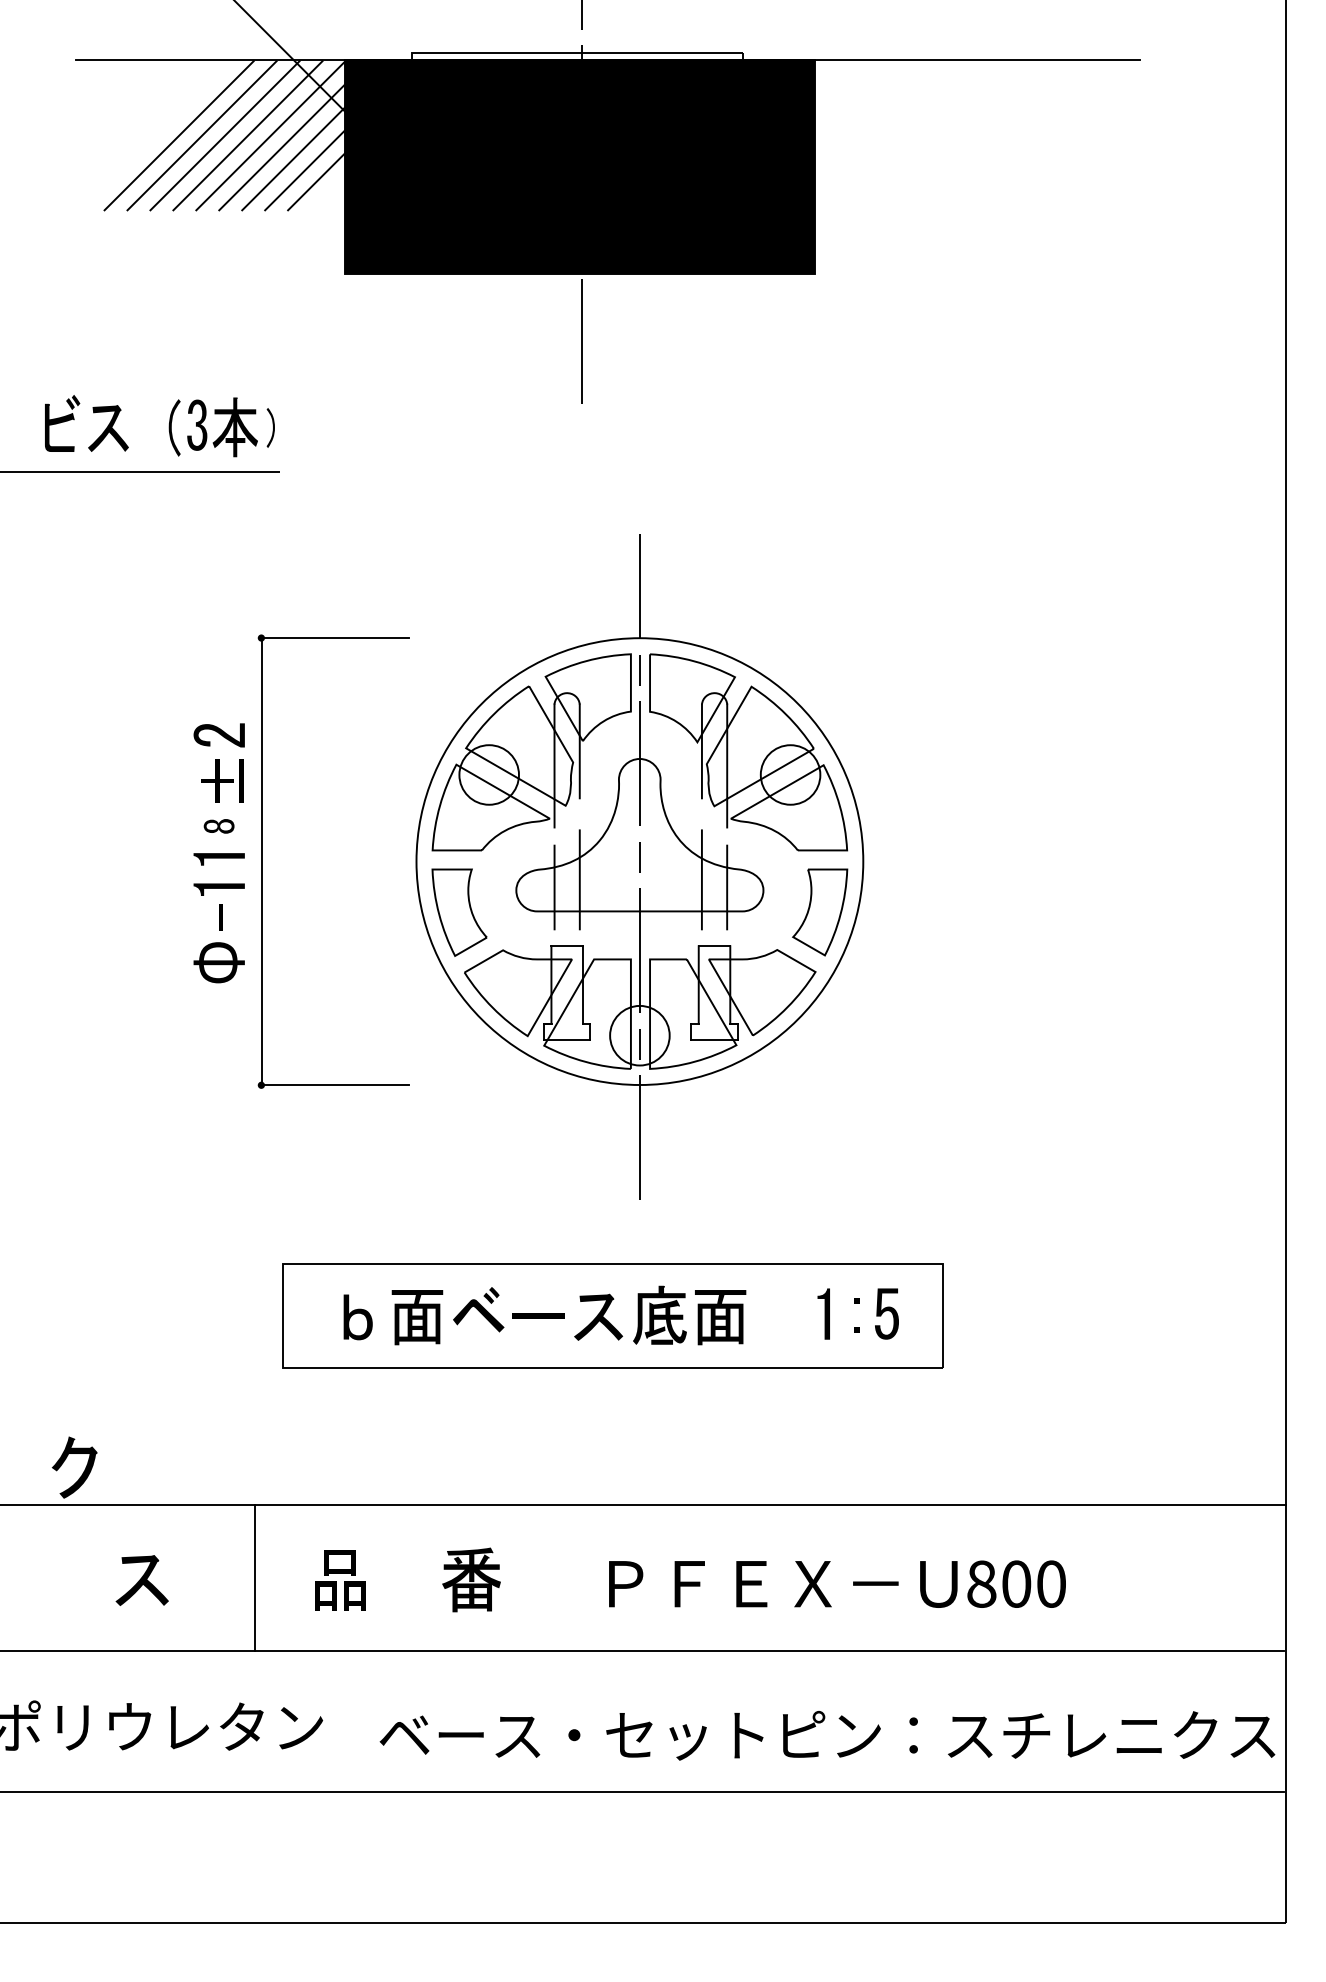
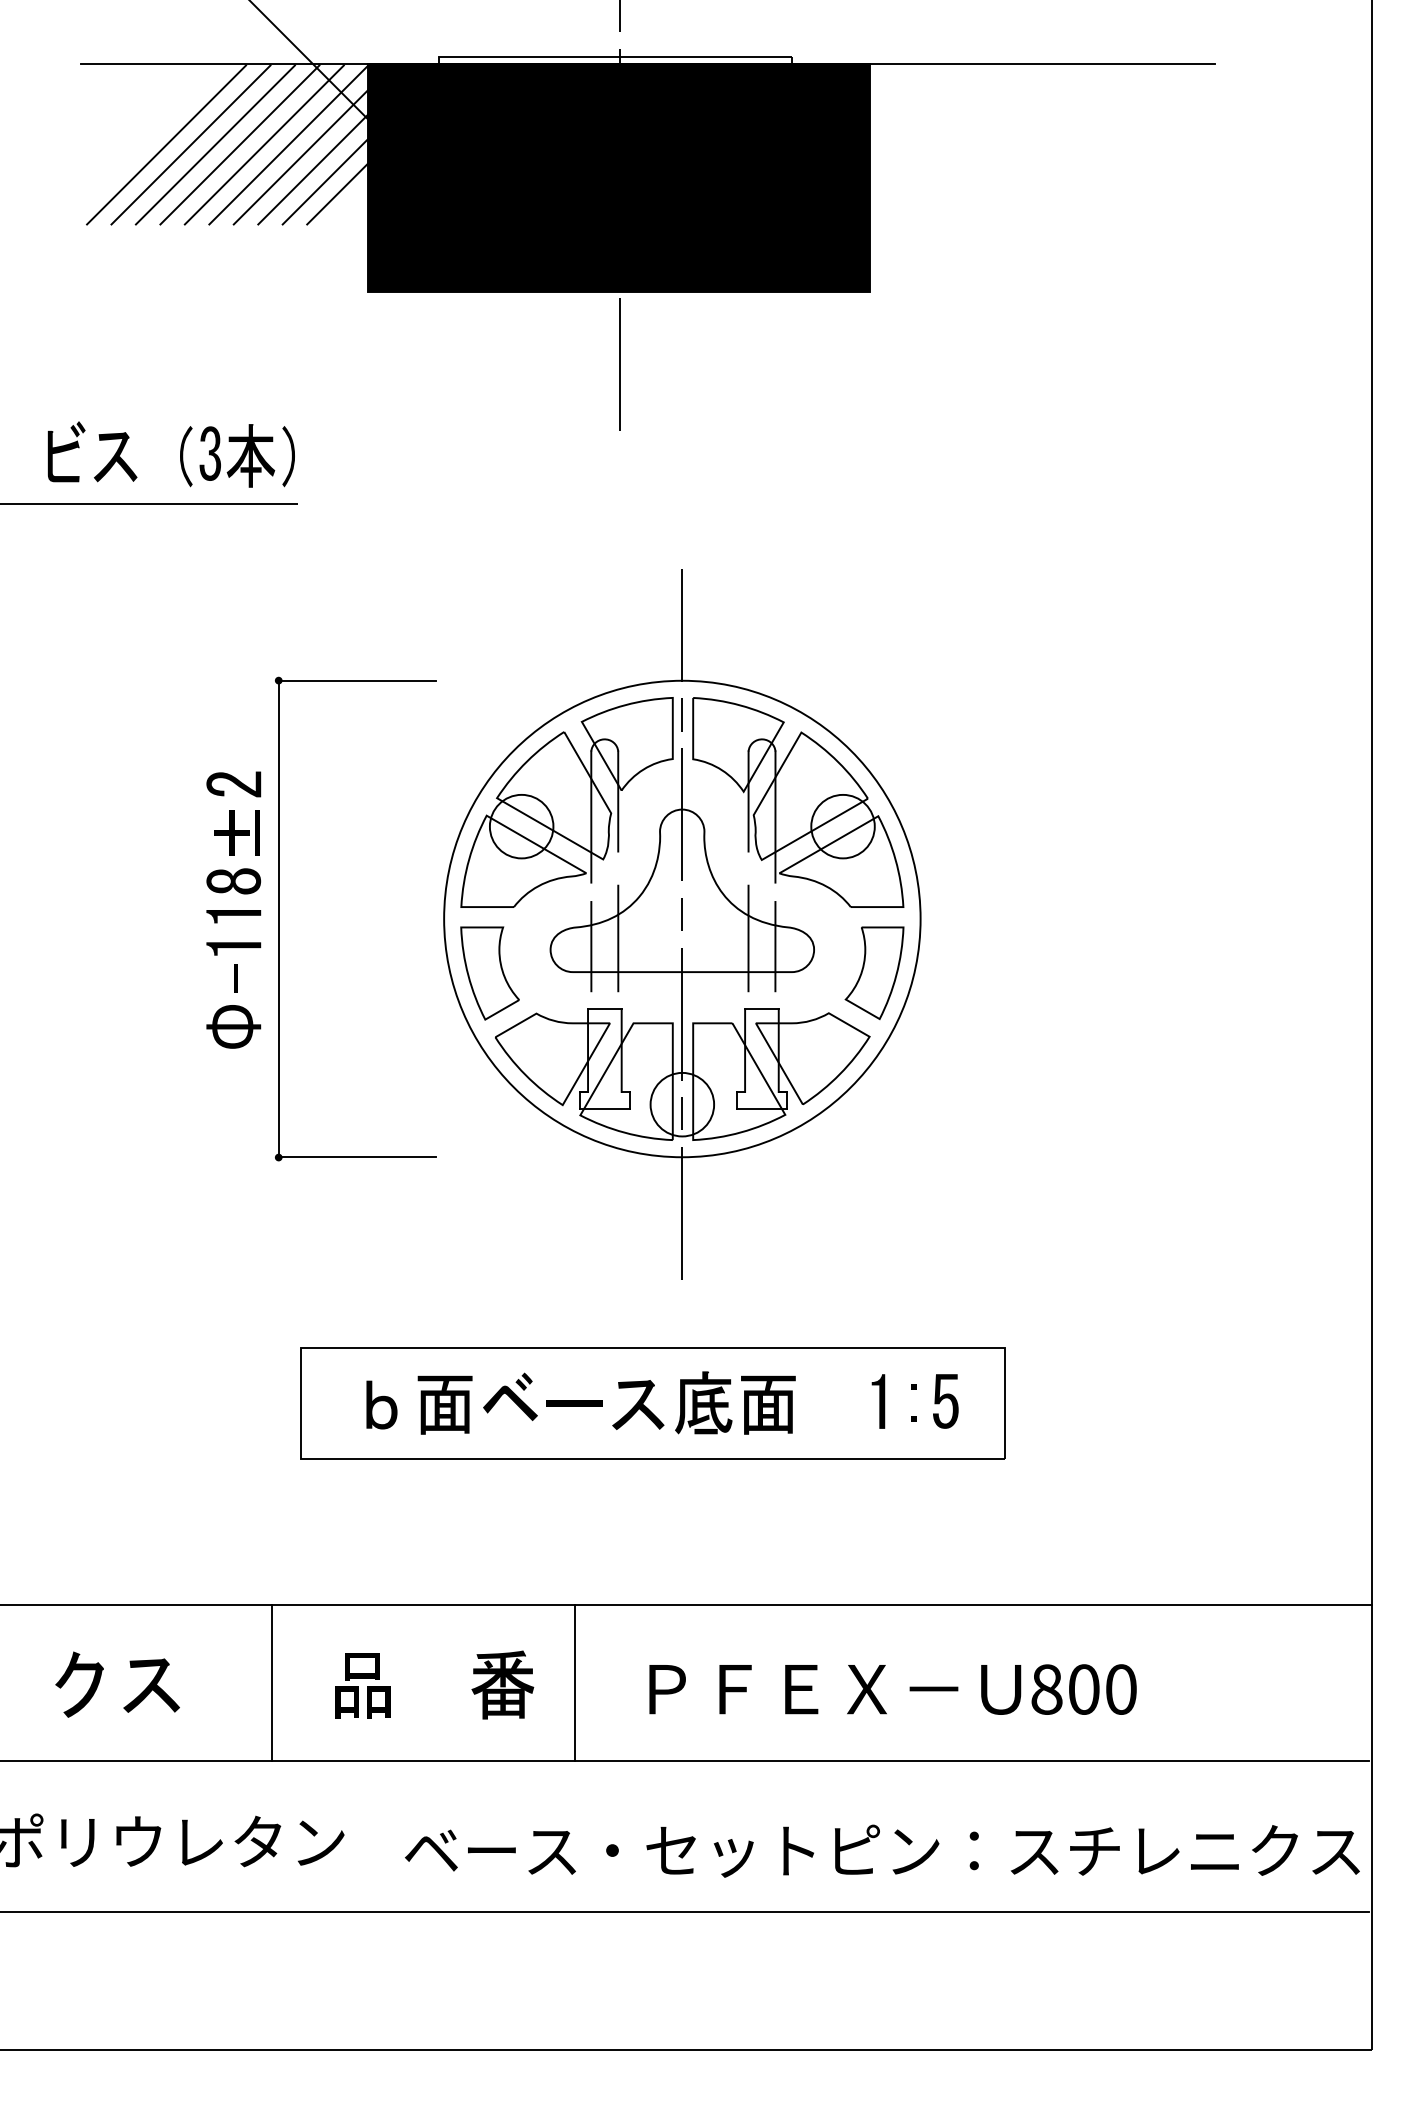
line: (155, 135) -> (165, 144), added
part: (270, 427) -> (288, 456), size x1.43
part: (218, 826) -> (232, 881), size x1.67
part: (83, 1471) -> (89, 1688), moved
line: (539, 1577) -> (575, 1682), added

